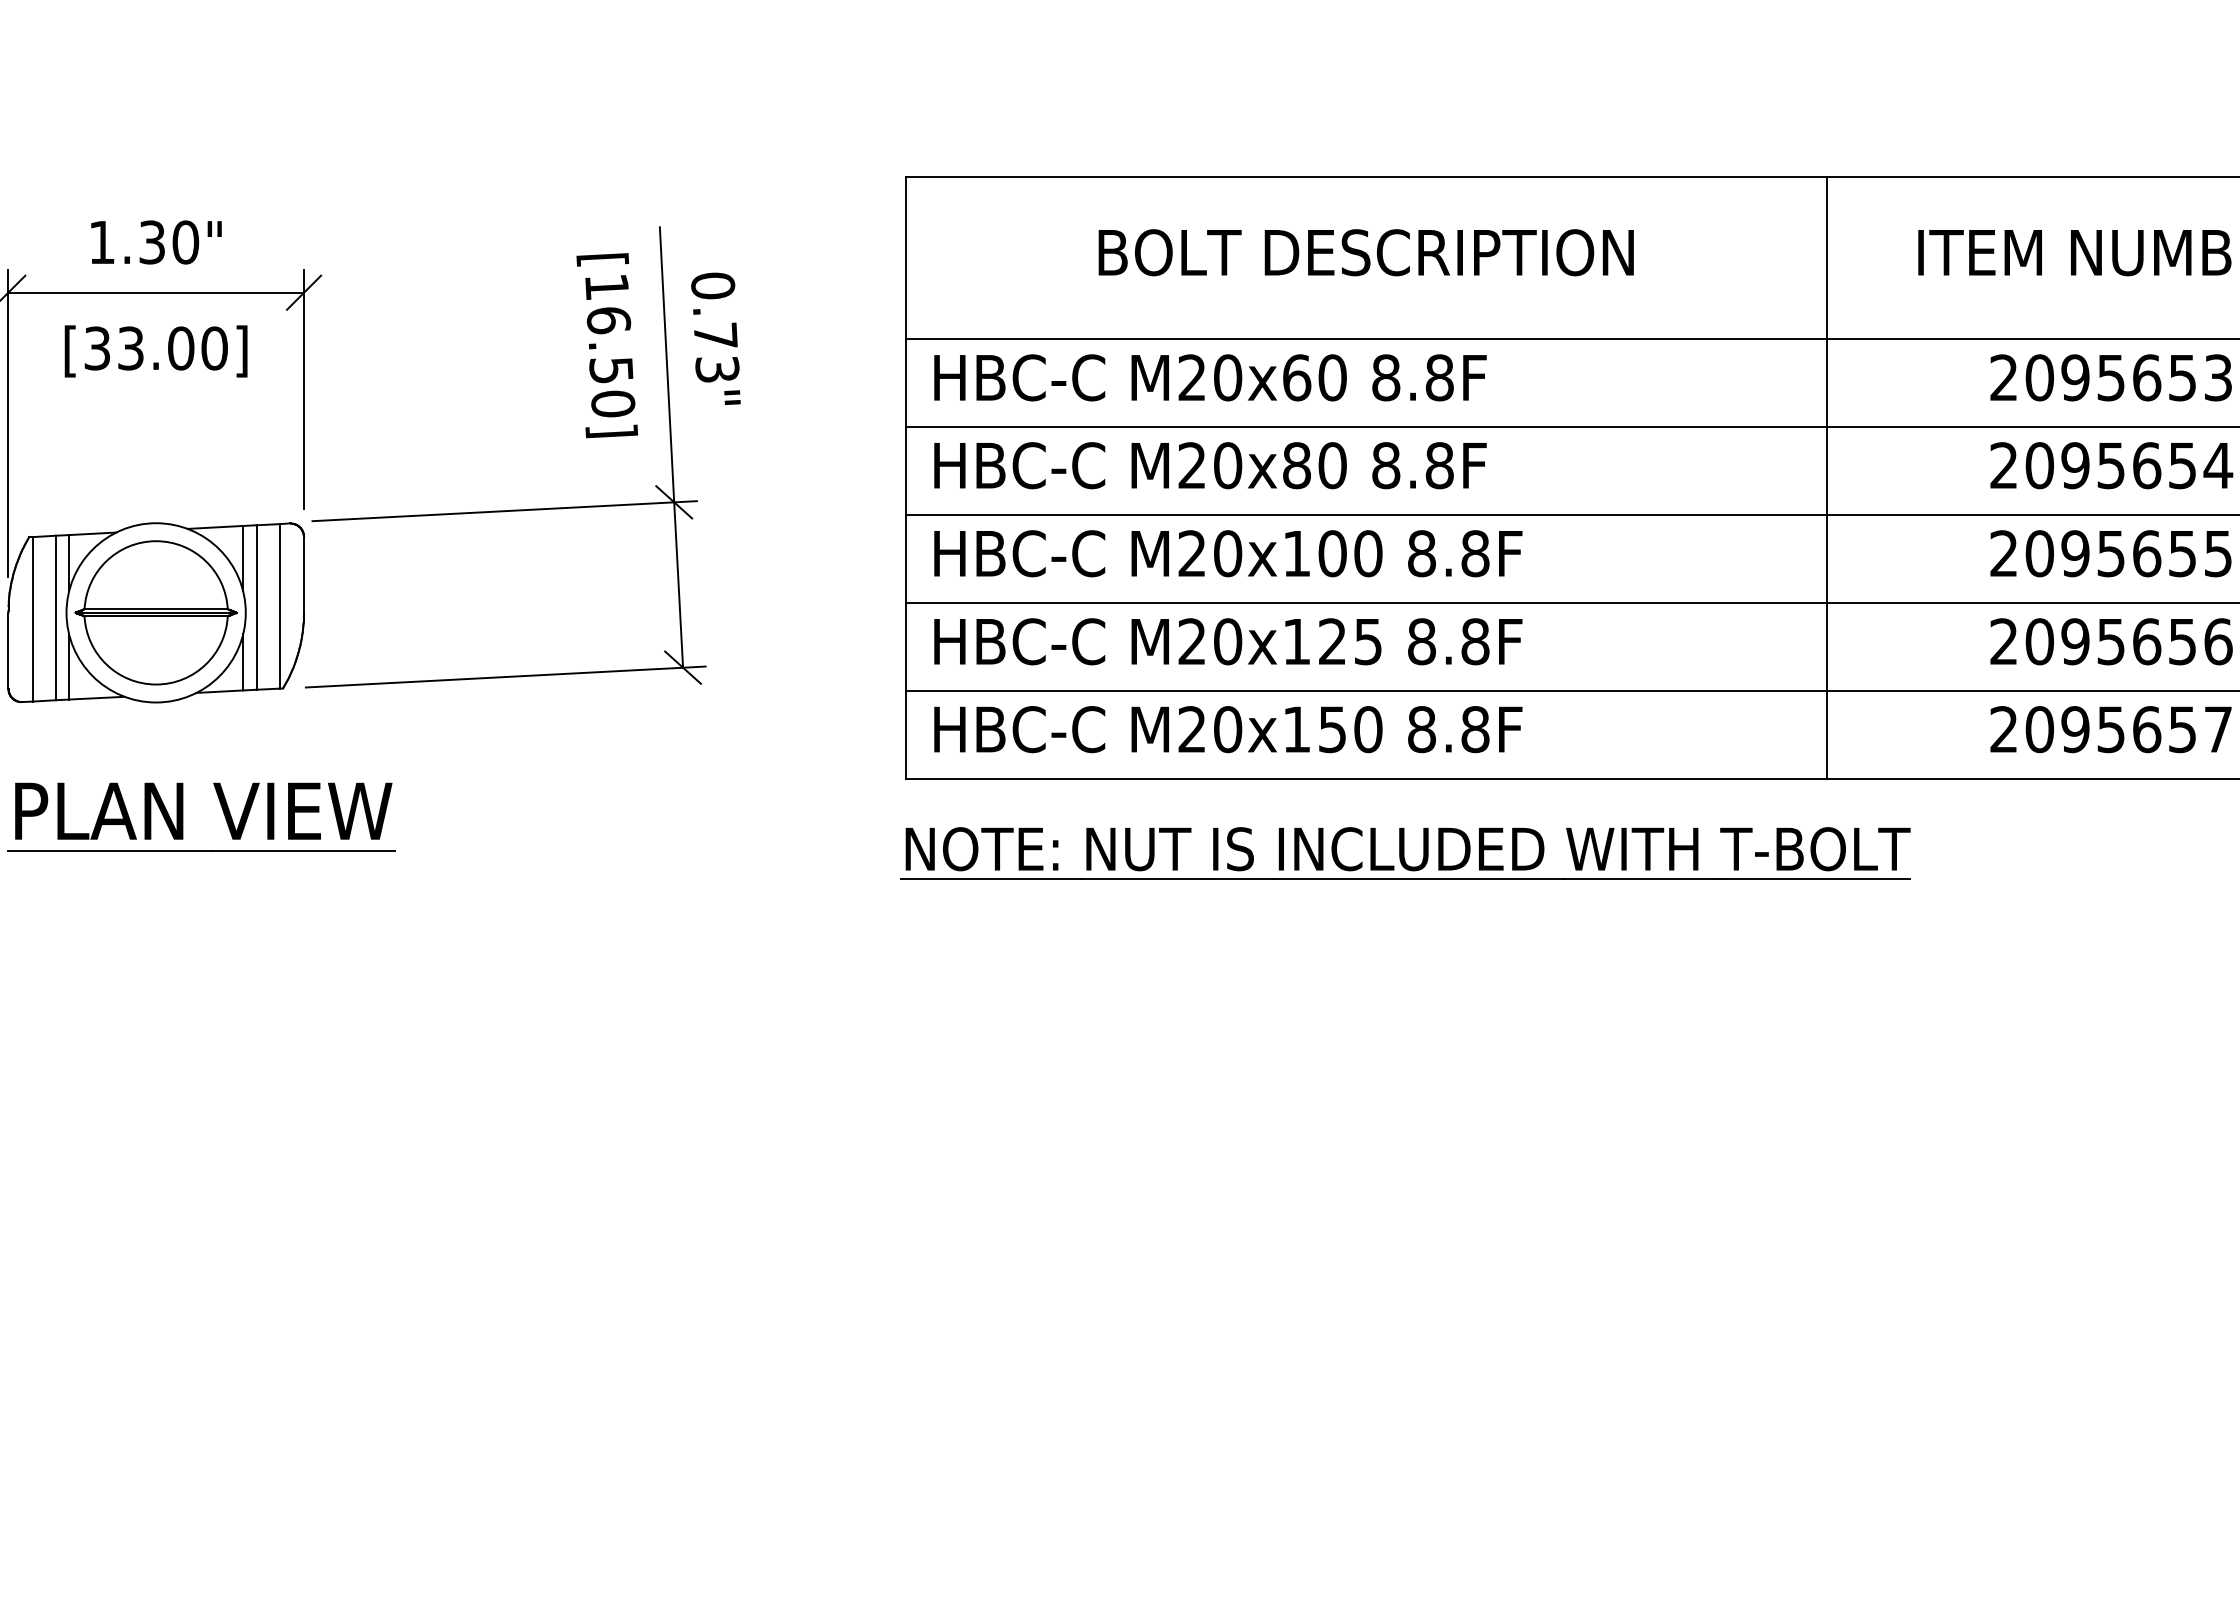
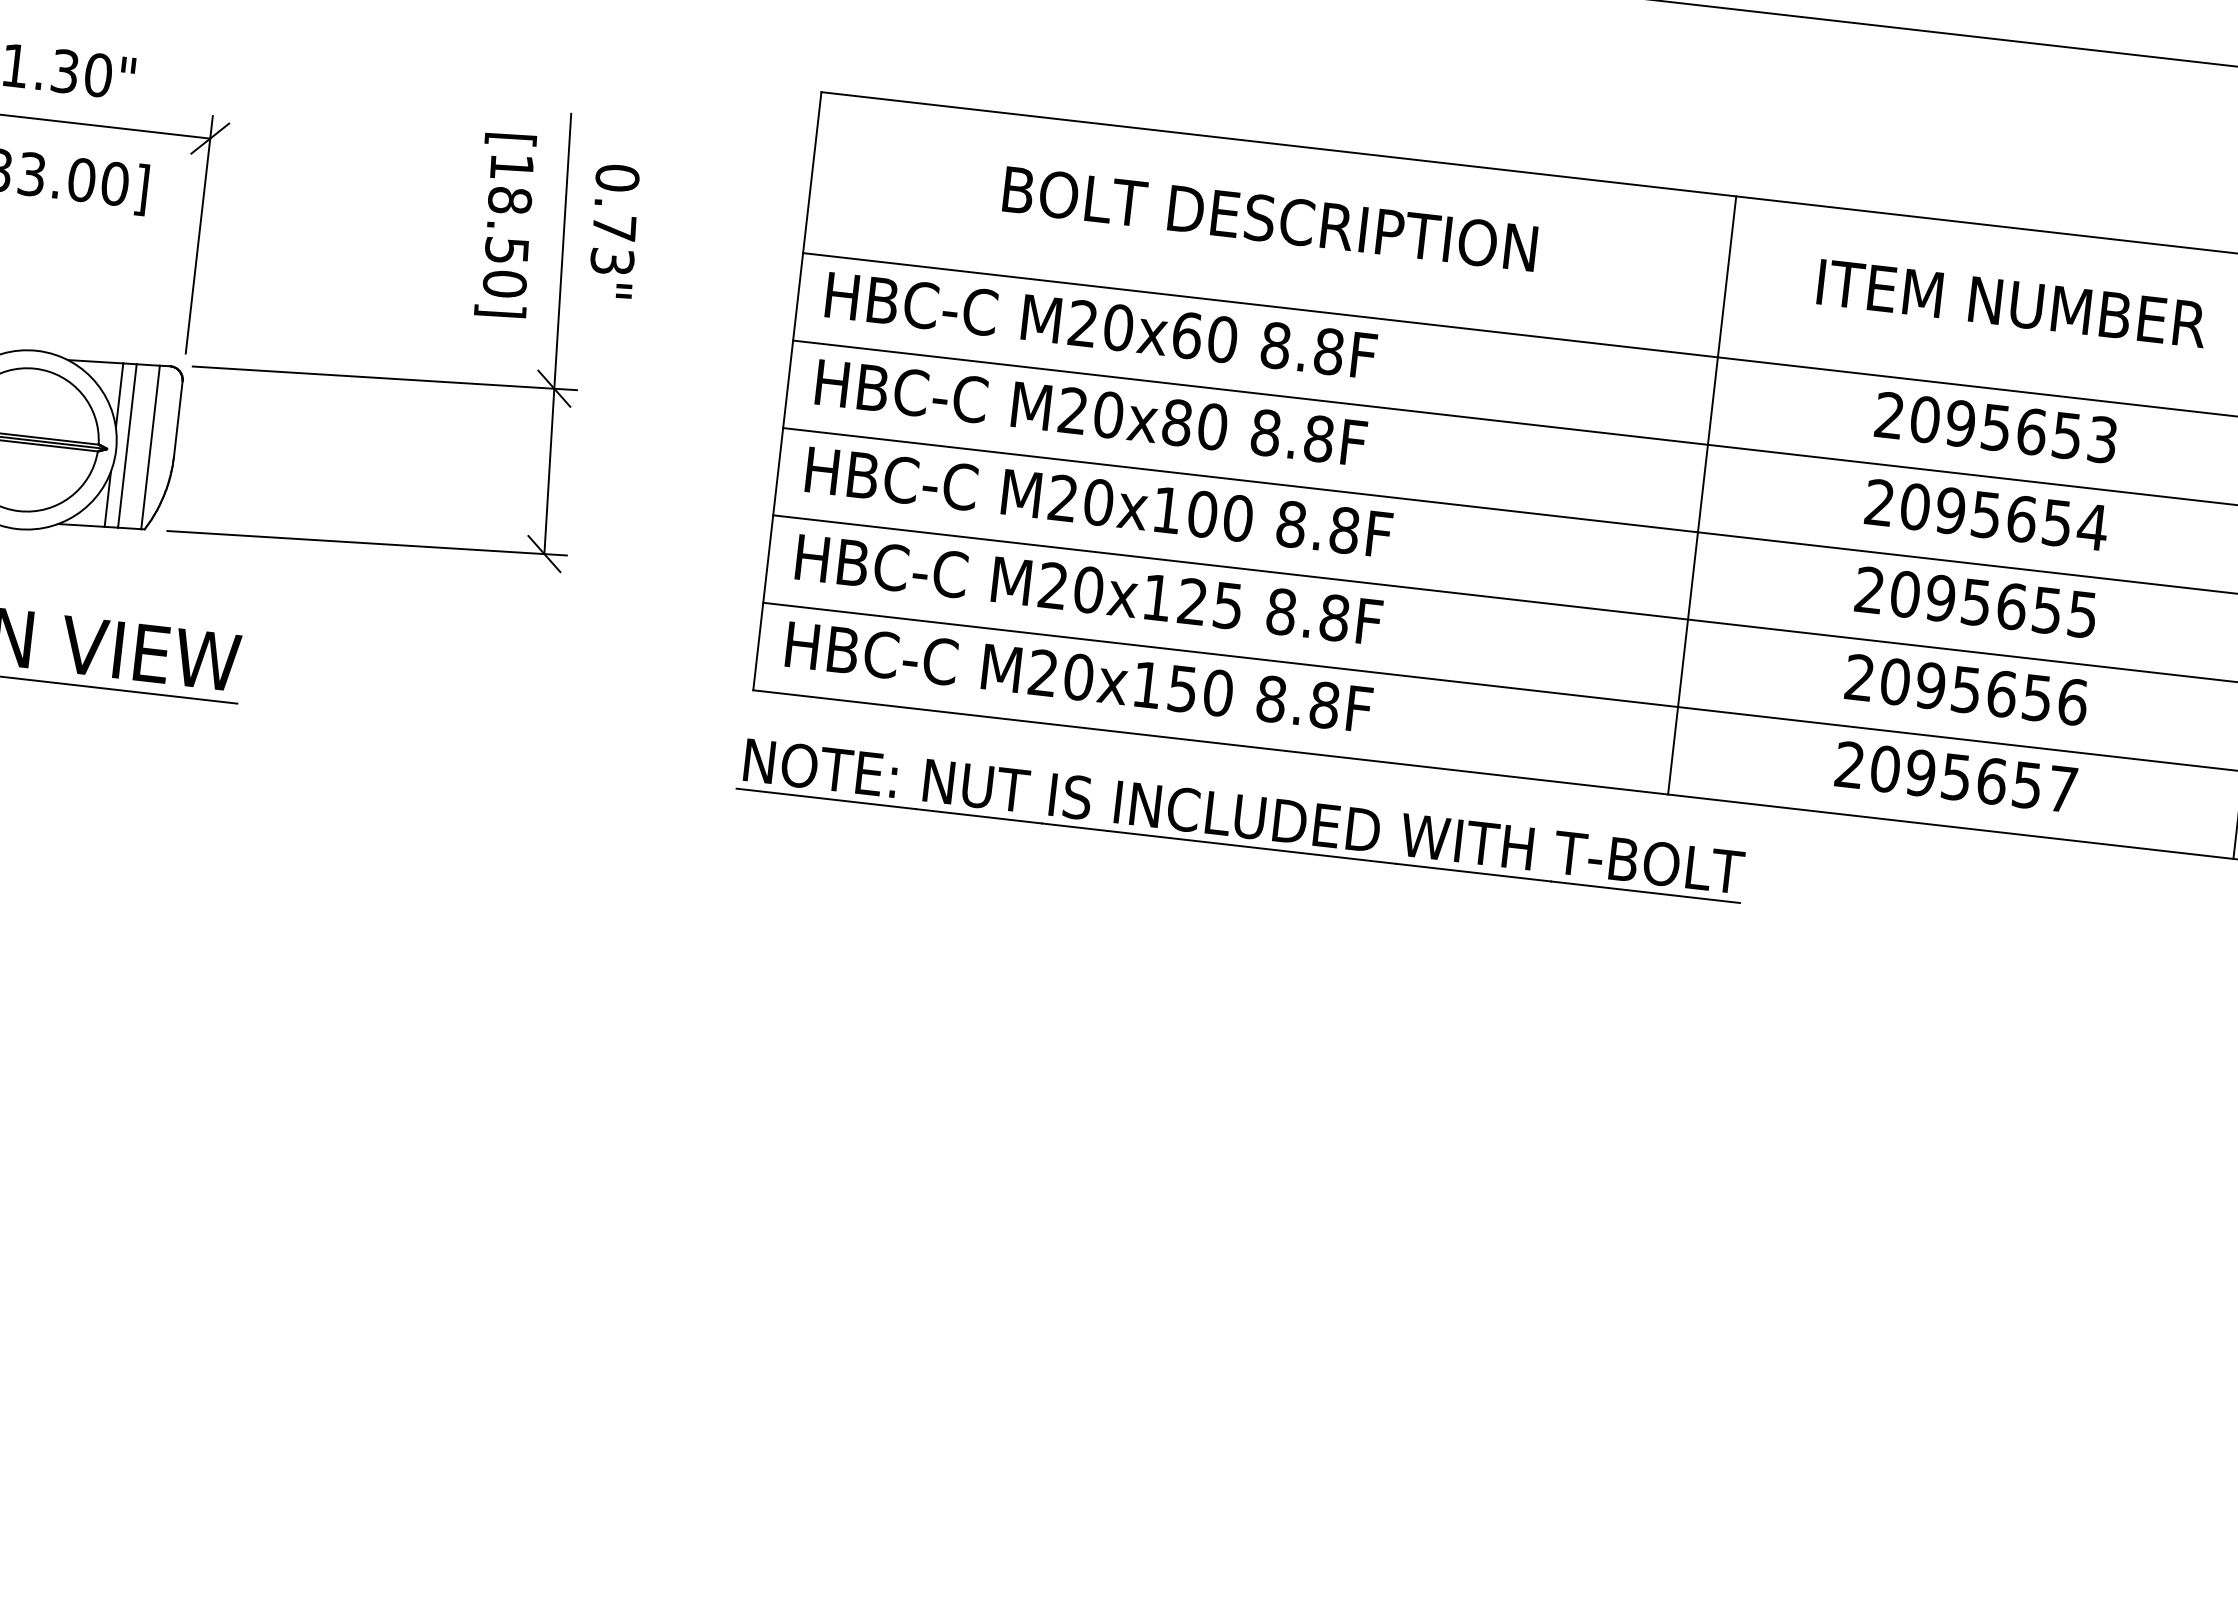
text: (608, 320) -> (509, 200), [16.50] -> [18.50]

